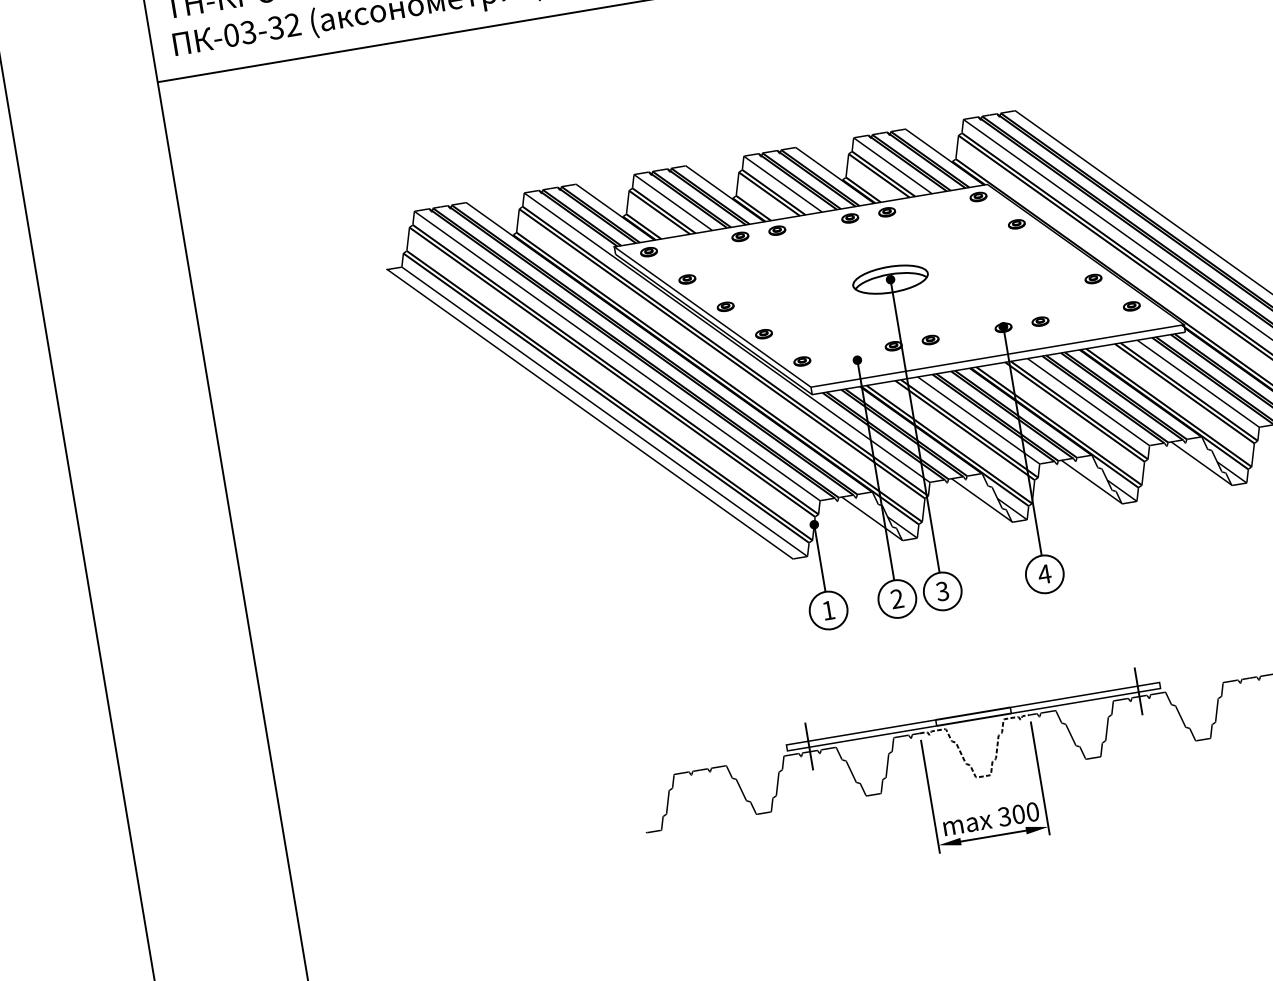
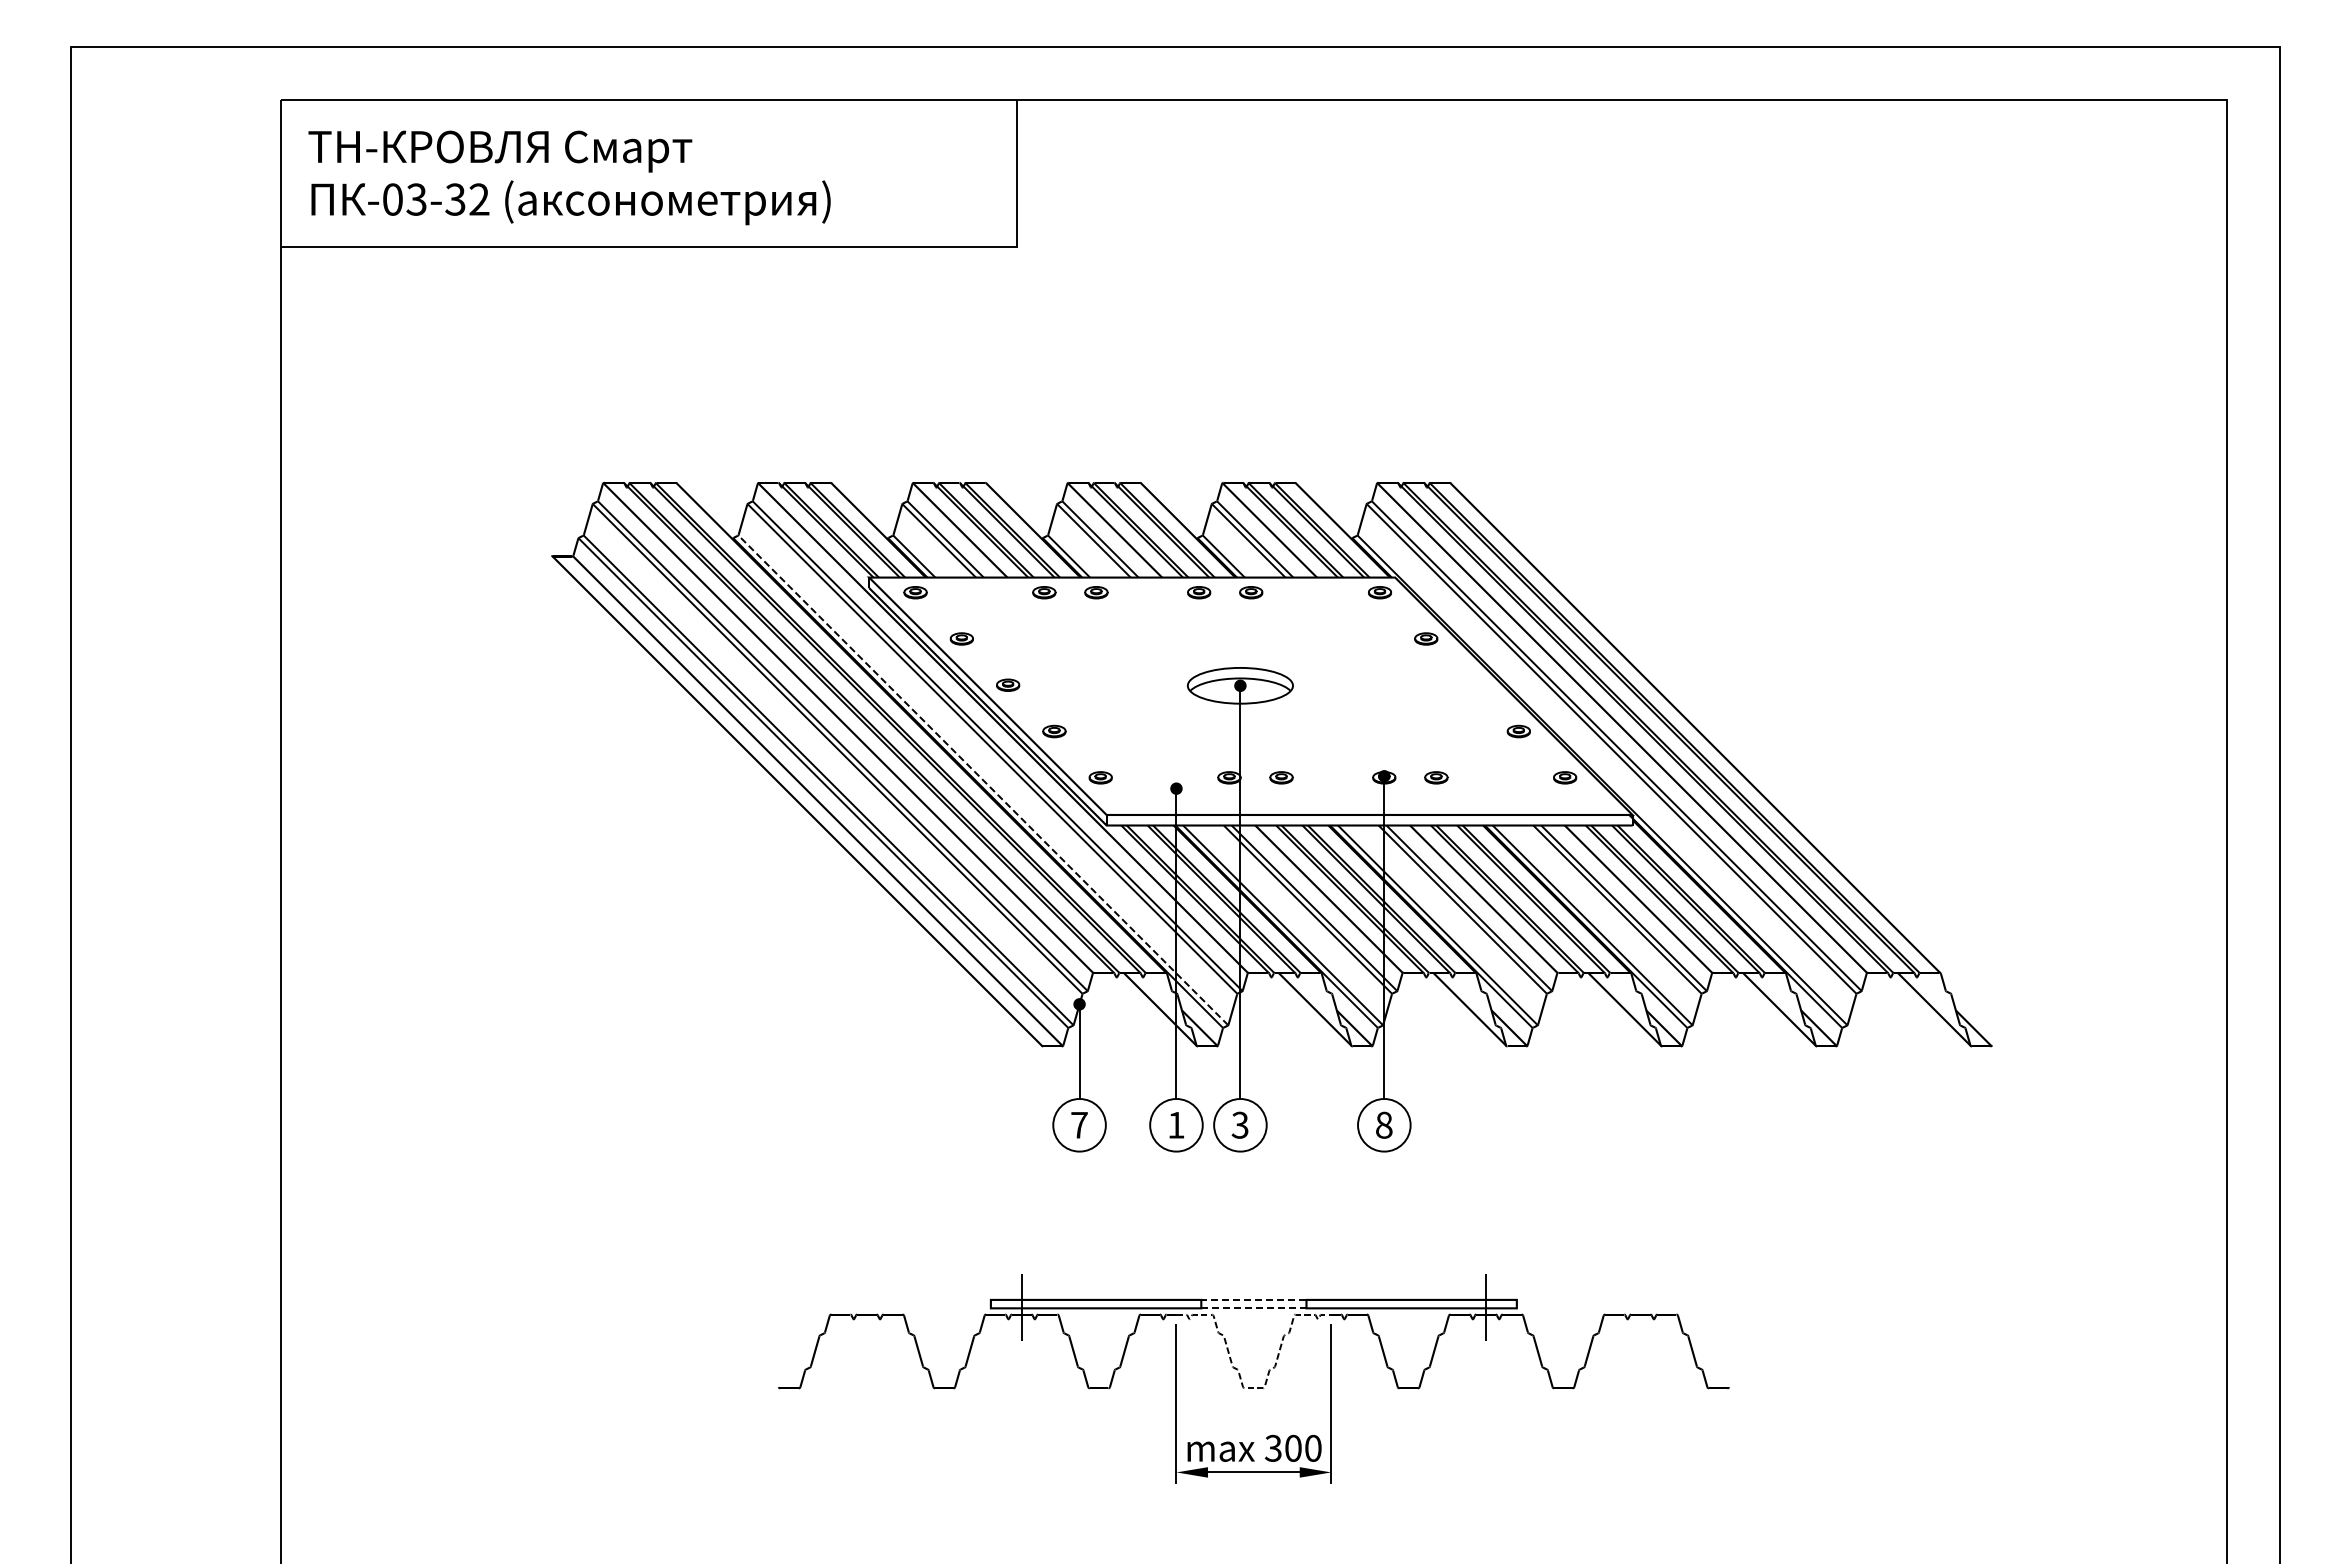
line: (718, 376) -> (982, 779), solid -> dashed
text: (1044, 573) -> (1384, 1124), 4 -> 8
text: (897, 598) -> (1176, 1124), 2 -> 1
text: (828, 610) -> (1079, 1125), 1 -> 7
line: (972, 713) -> (1253, 1299), solid -> dashed
line: (973, 719) -> (1253, 1308), solid -> dashed

